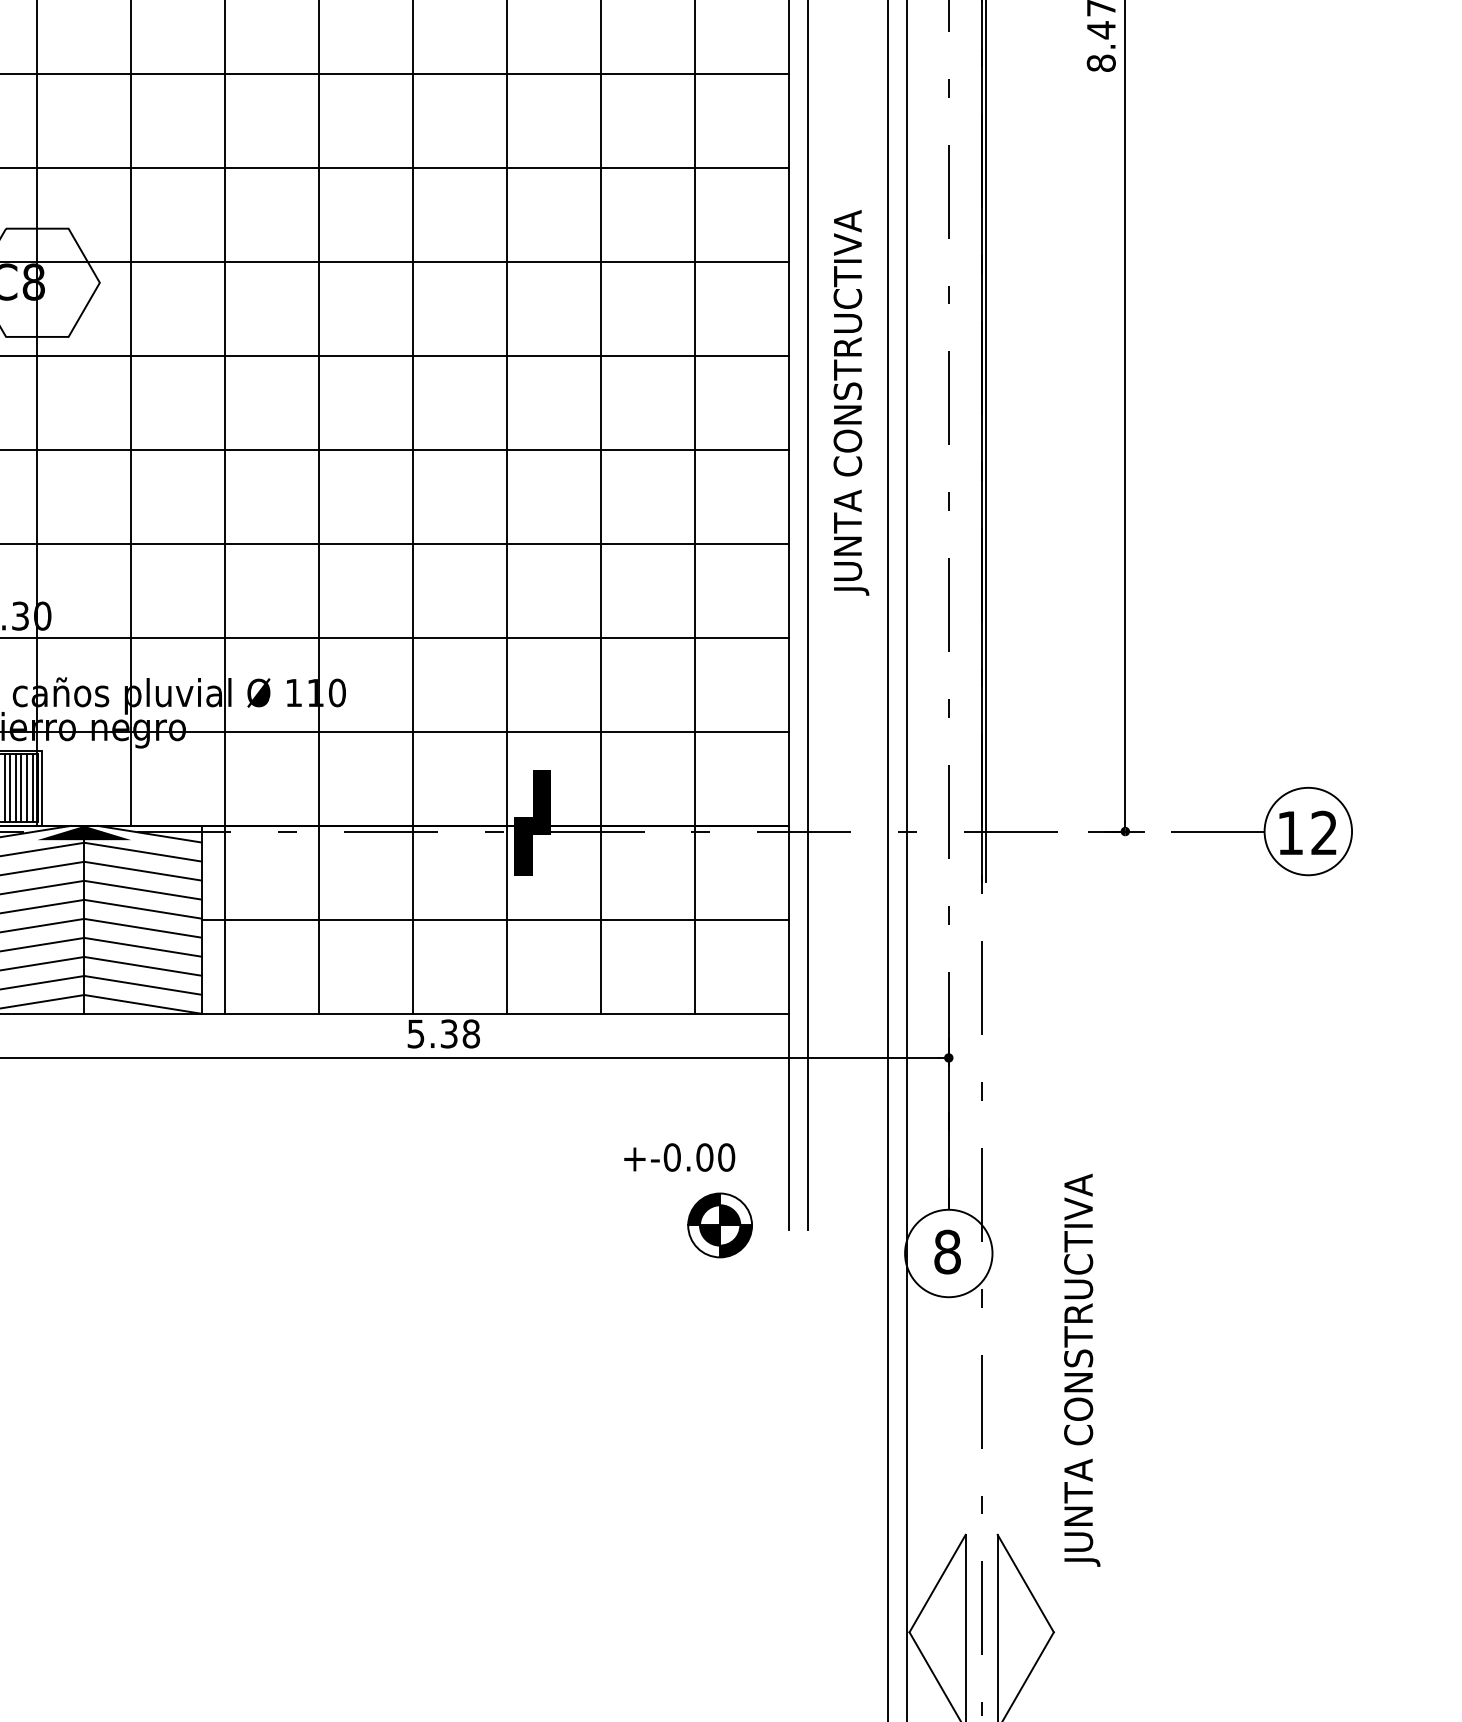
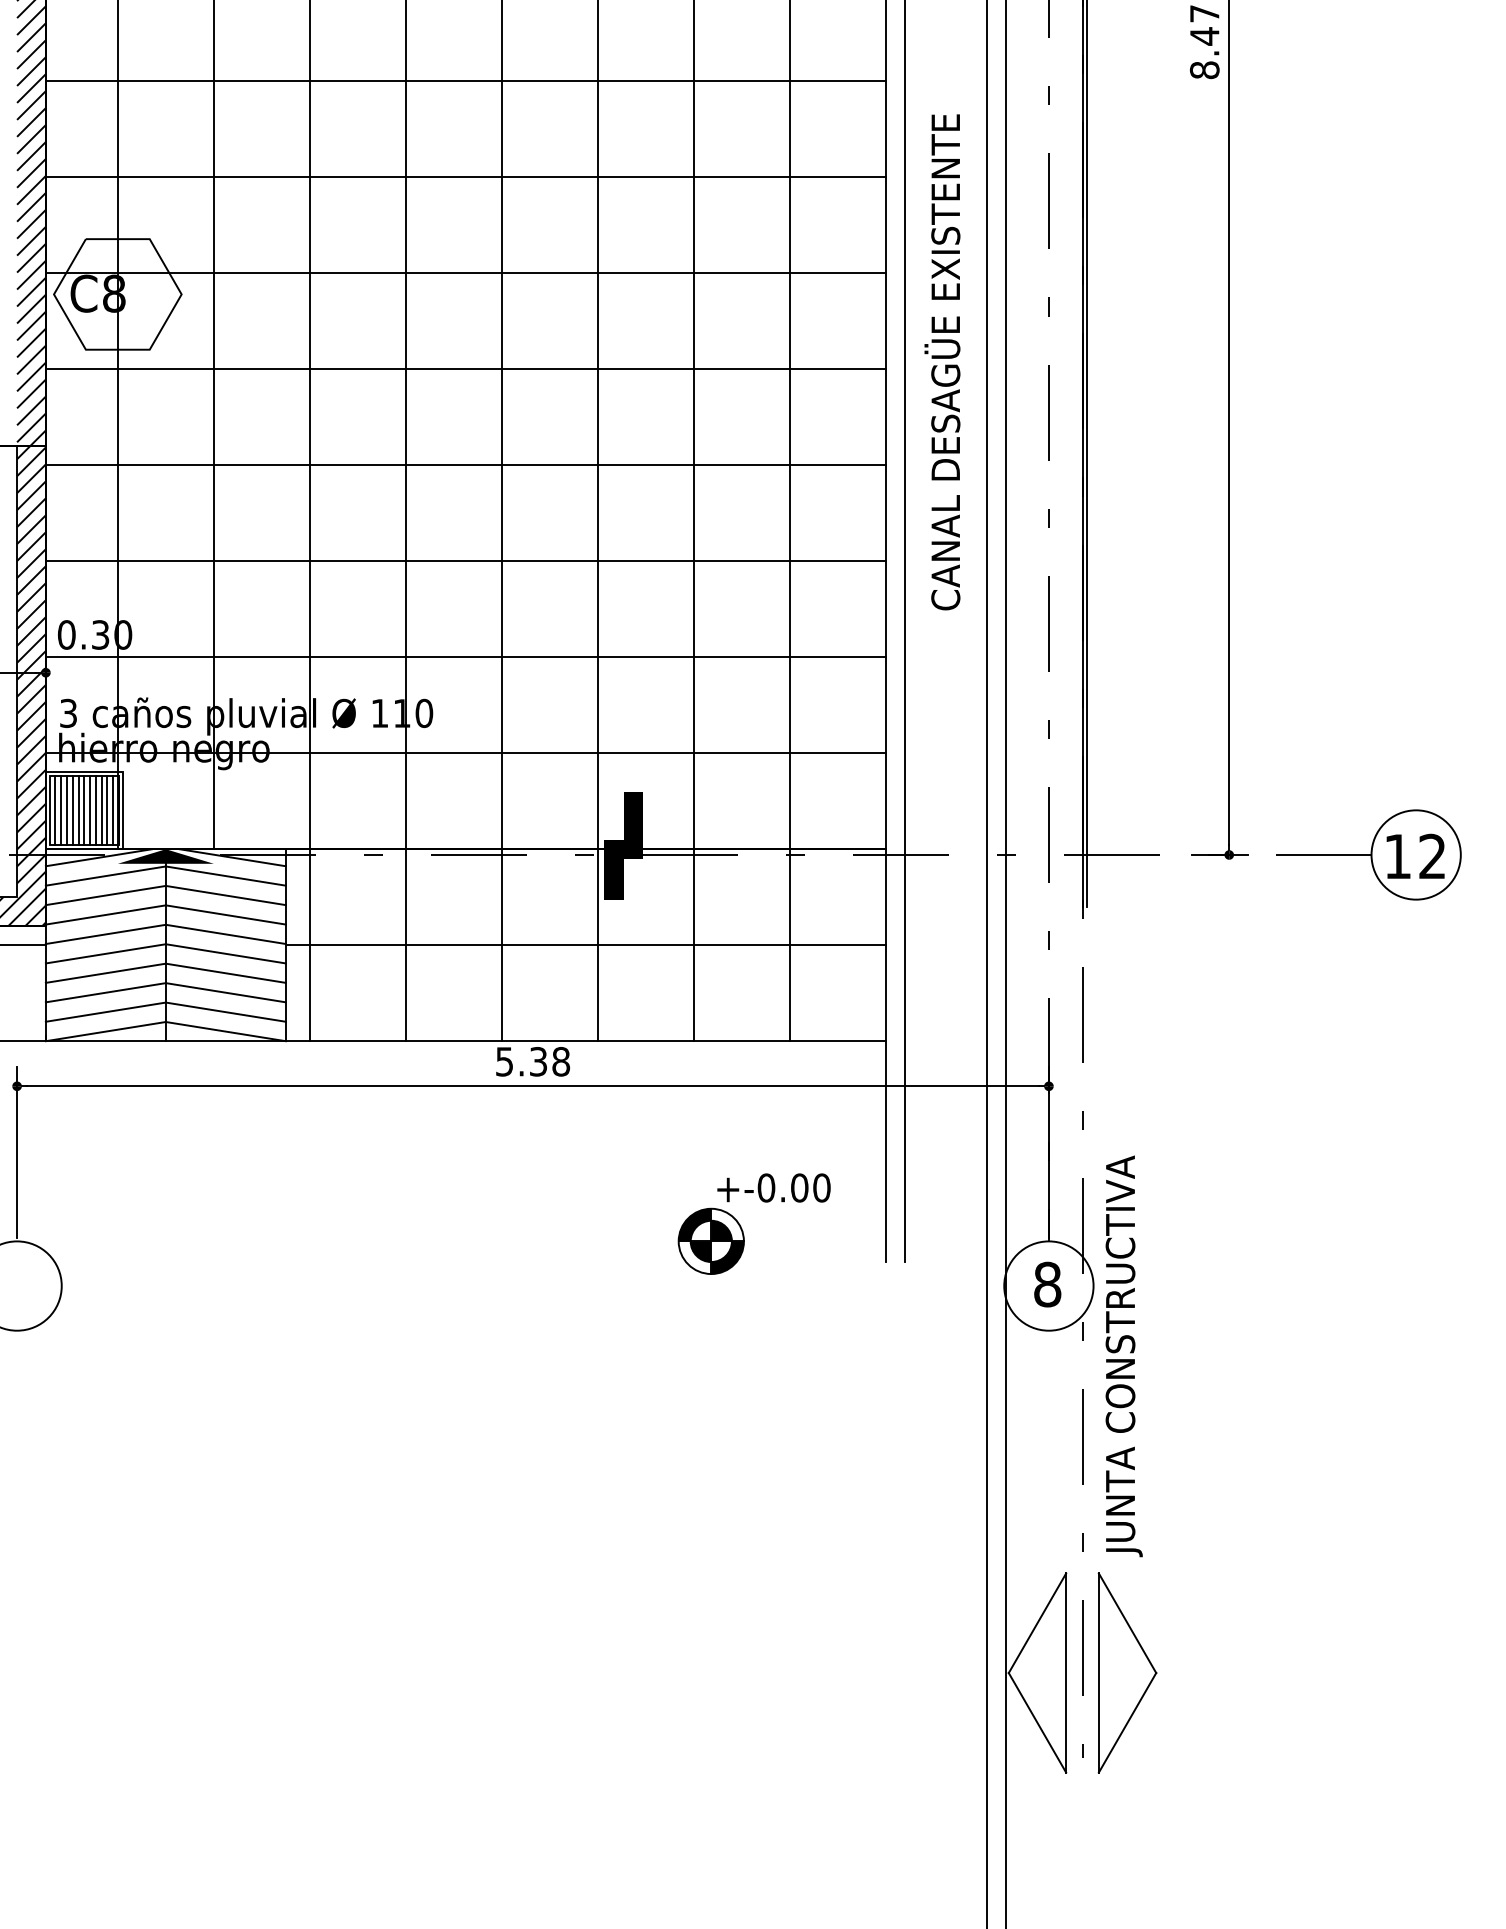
text: (847, 351) -> (945, 364), JUNTA CONSTRUCTIVA -> CANAL DESAGÜE EXISTENTE
part: (719, 1224) -> (710, 1240), moved
text: (1081, 1370) -> (1123, 1356), moved

